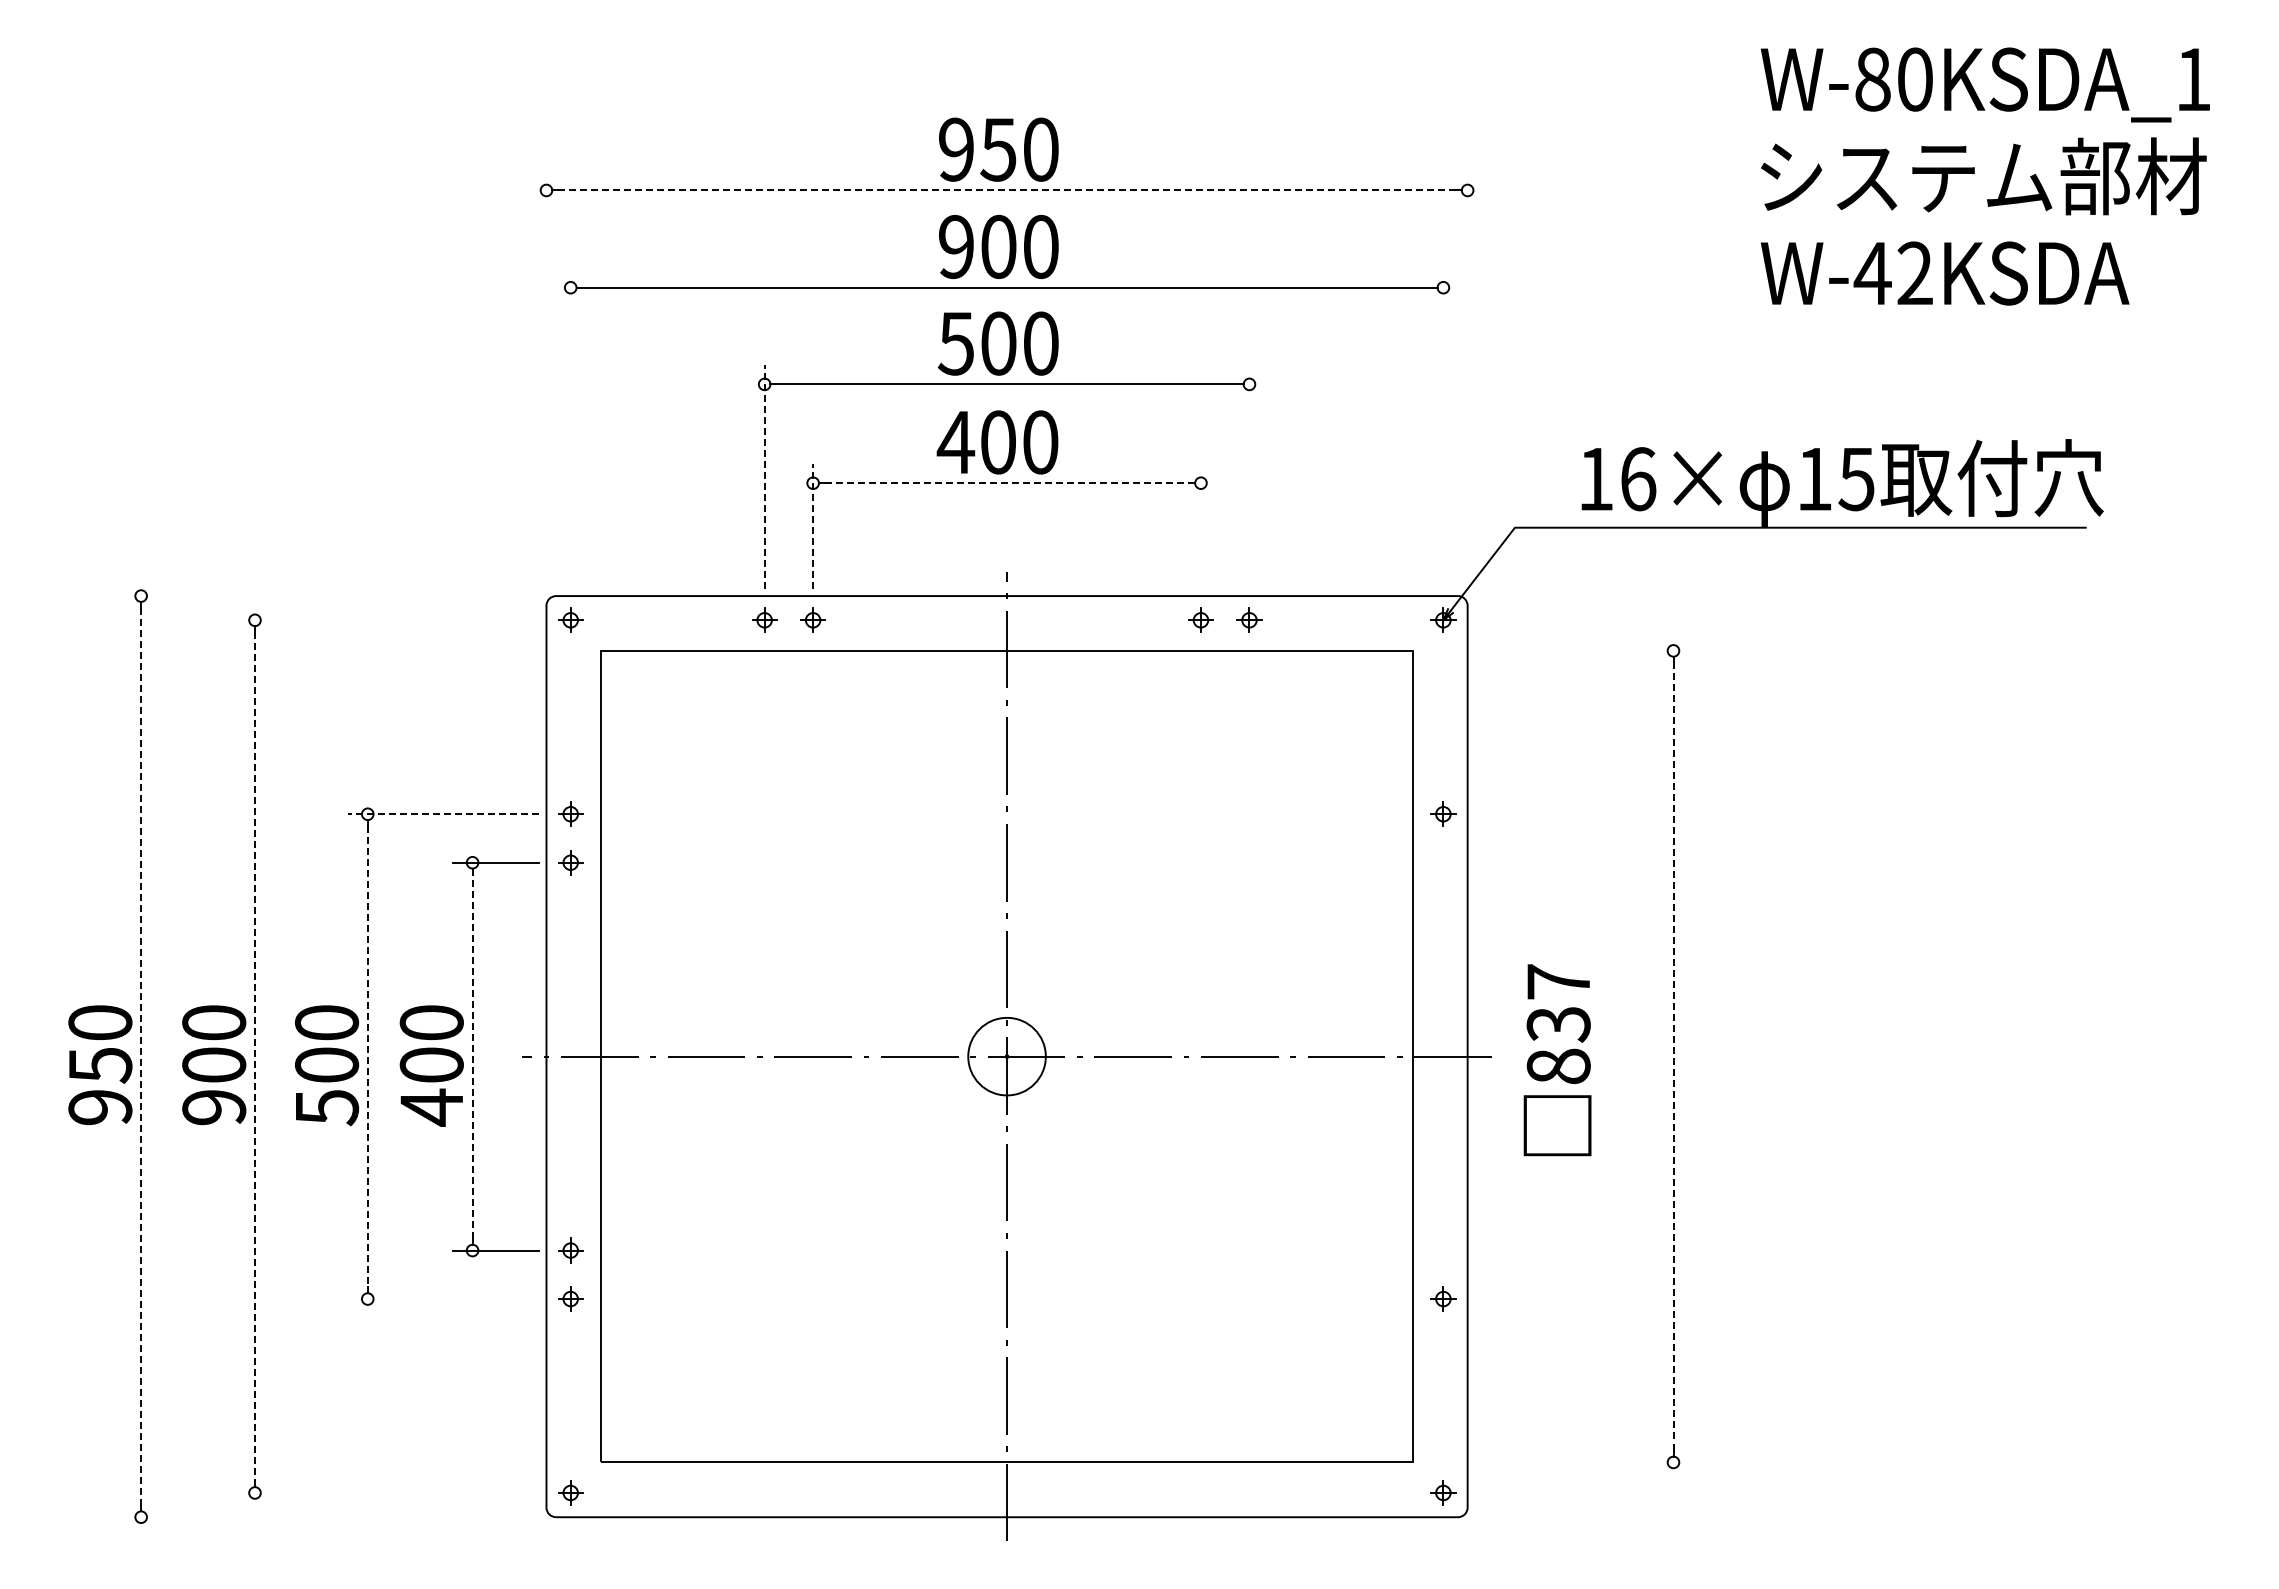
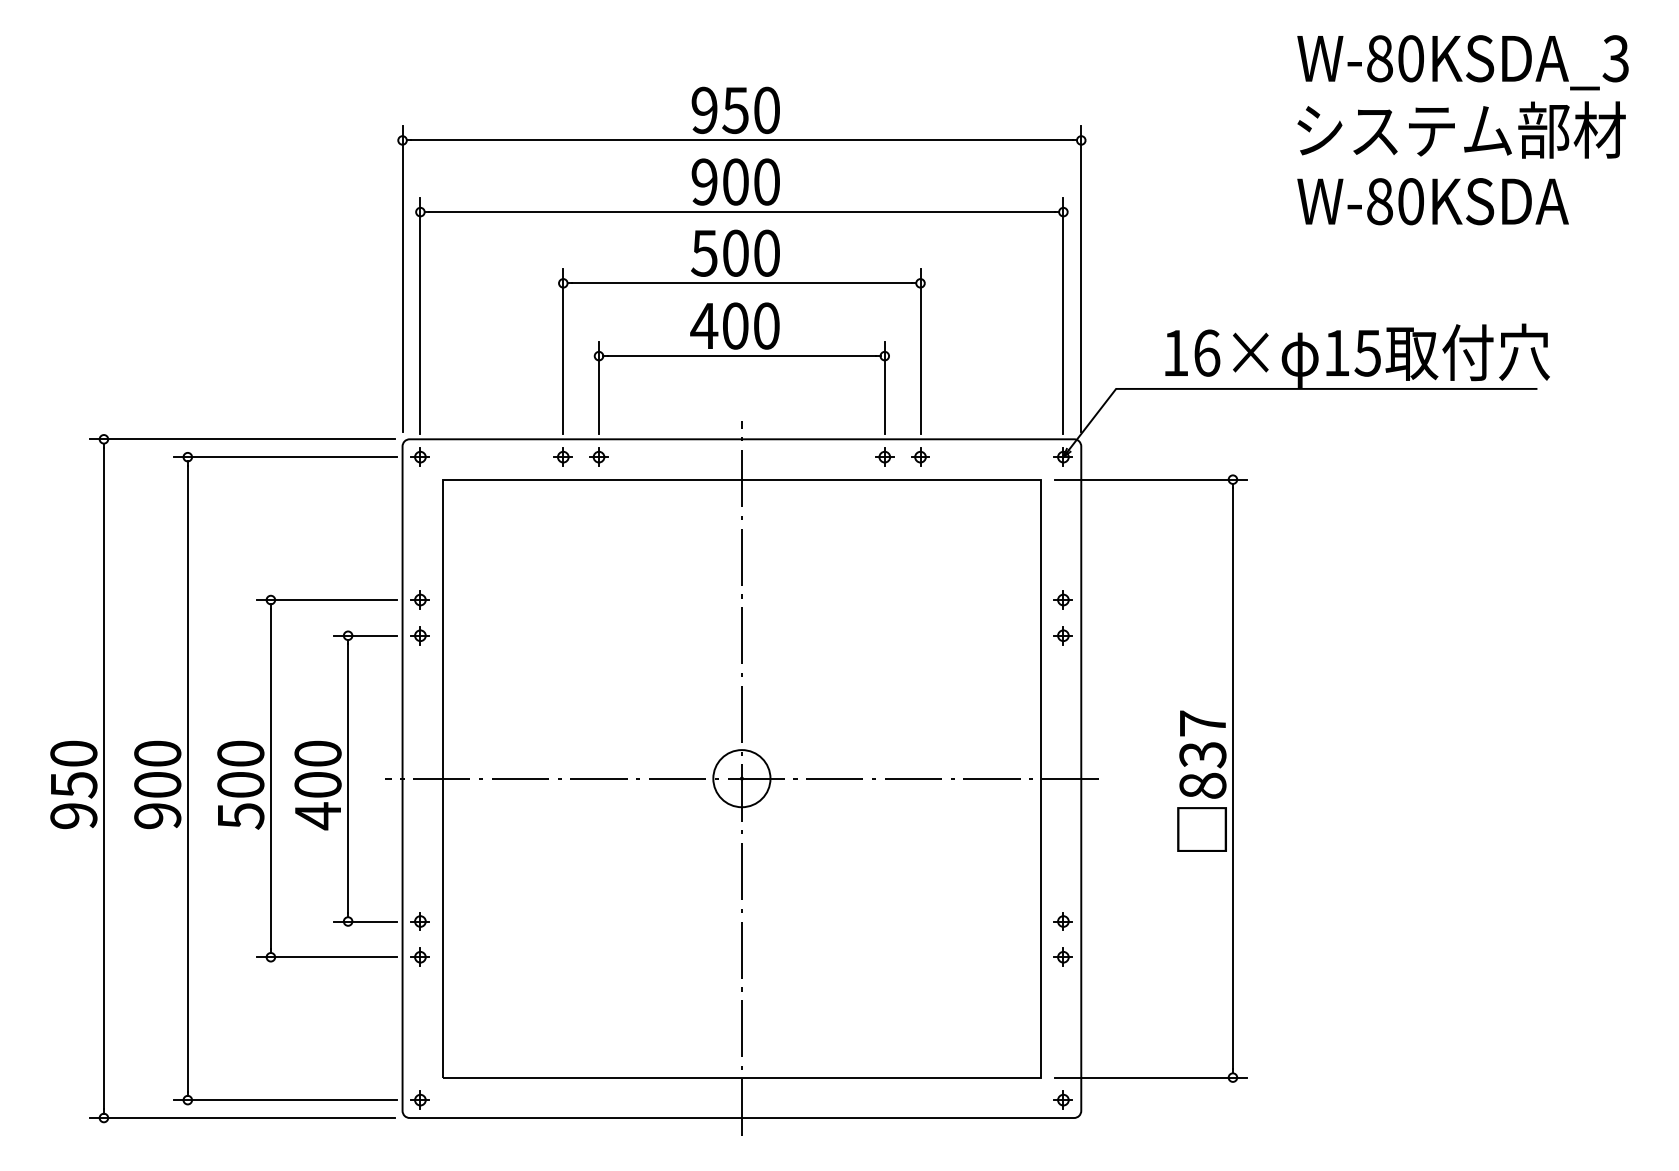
text: (2192, 79) -> (1615, 58), W-80KSDA_1 -> W-80KSDA_3
line: (1007, 190) -> (742, 140), dashed -> solid
text: (1892, 273) -> (1394, 201), W-42KSDA -> W-80KSDA
line: (546, 378) -> (402, 278), added
line: (1467, 378) -> (1081, 278), added
line: (570, 428) -> (420, 315), added
line: (1443, 428) -> (1063, 315), added
line: (764, 476) -> (563, 351), dashed -> solid
line: (1249, 476) -> (920, 351), added
line: (1007, 483) -> (742, 356), dashed -> solid
line: (813, 525) -> (599, 387), dashed -> solid
line: (1200, 525) -> (884, 387), added
line: (328, 596) -> (241, 439), added
line: (387, 620) -> (285, 457), added
line: (1562, 650) -> (1151, 479), added
line: (443, 814) -> (326, 600), dashed -> solid
part: (1443, 862) -> (1063, 635), added
line: (141, 1056) -> (104, 778), dashed -> solid
line: (255, 1056) -> (188, 778), dashed -> solid
line: (367, 1056) -> (270, 778), dashed -> solid
line: (472, 1056) -> (348, 778), dashed -> solid
line: (1673, 1057) -> (1232, 779), dashed -> solid
text: (1557, 1060) -> (1202, 781), moved
part: (1443, 1250) -> (1063, 921), added
line: (443, 1299) -> (326, 957), added
line: (1562, 1462) -> (1151, 1077), added
line: (387, 1492) -> (285, 1099), added
line: (328, 1517) -> (241, 1118), added

